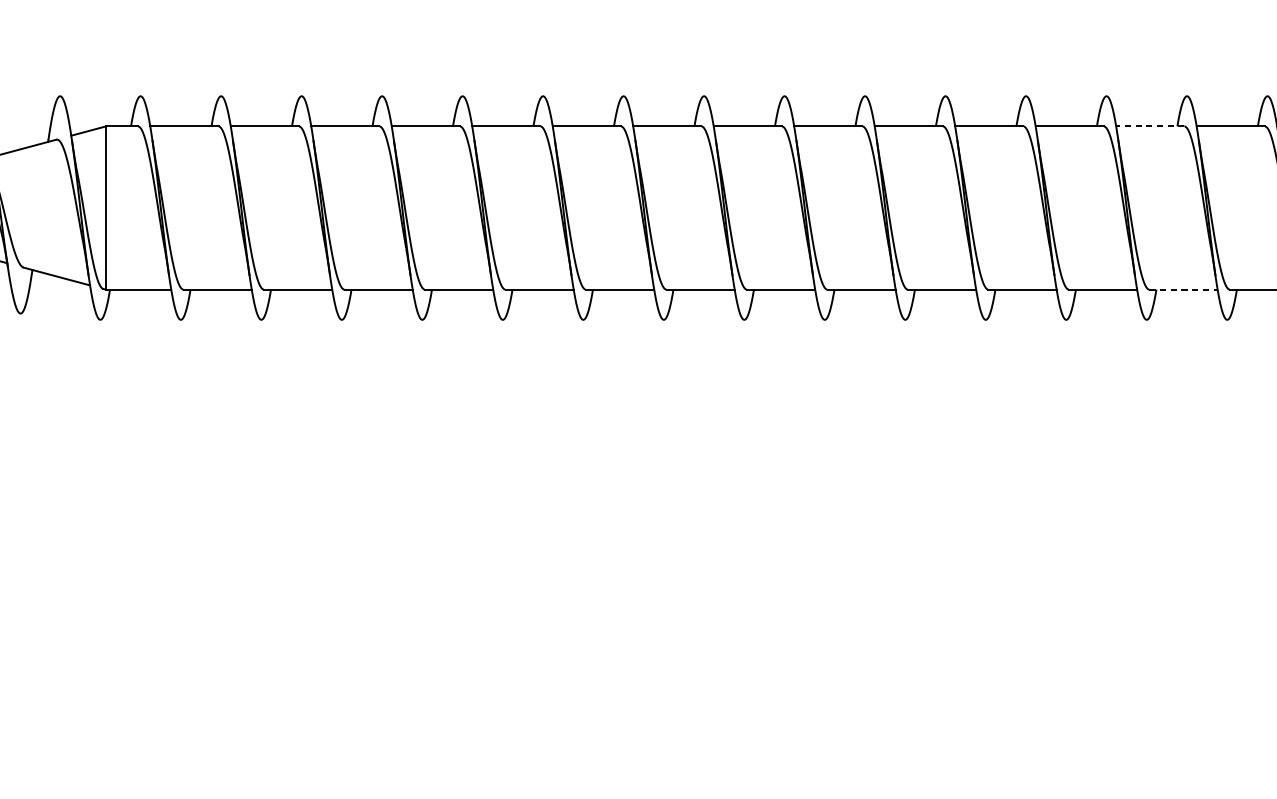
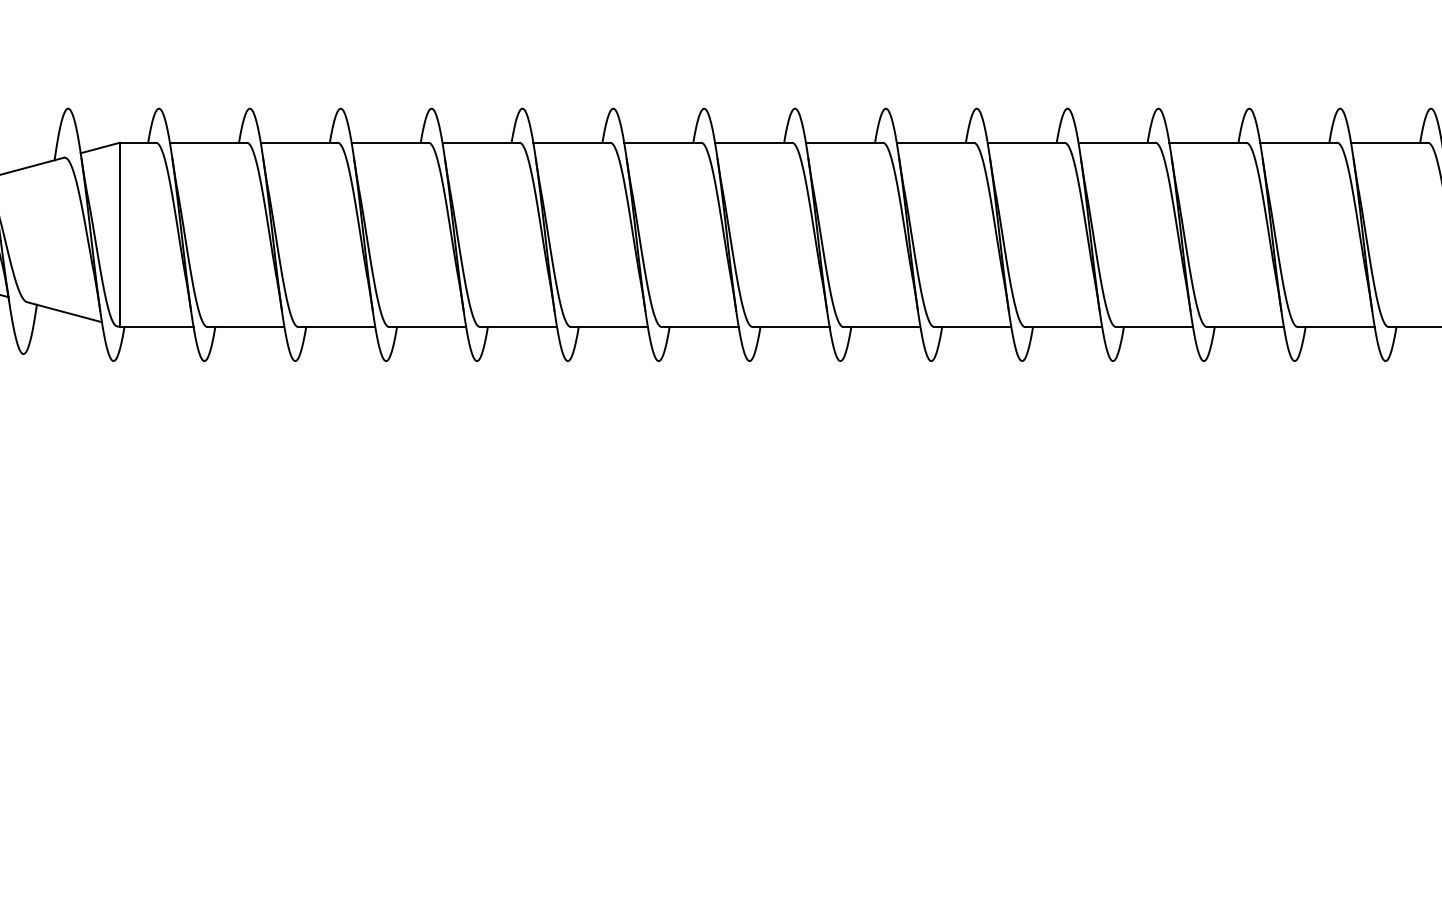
line: (1150, 126) -> (1298, 142), dashed -> solid
line: (1183, 290) -> (1336, 327), dashed -> solid

